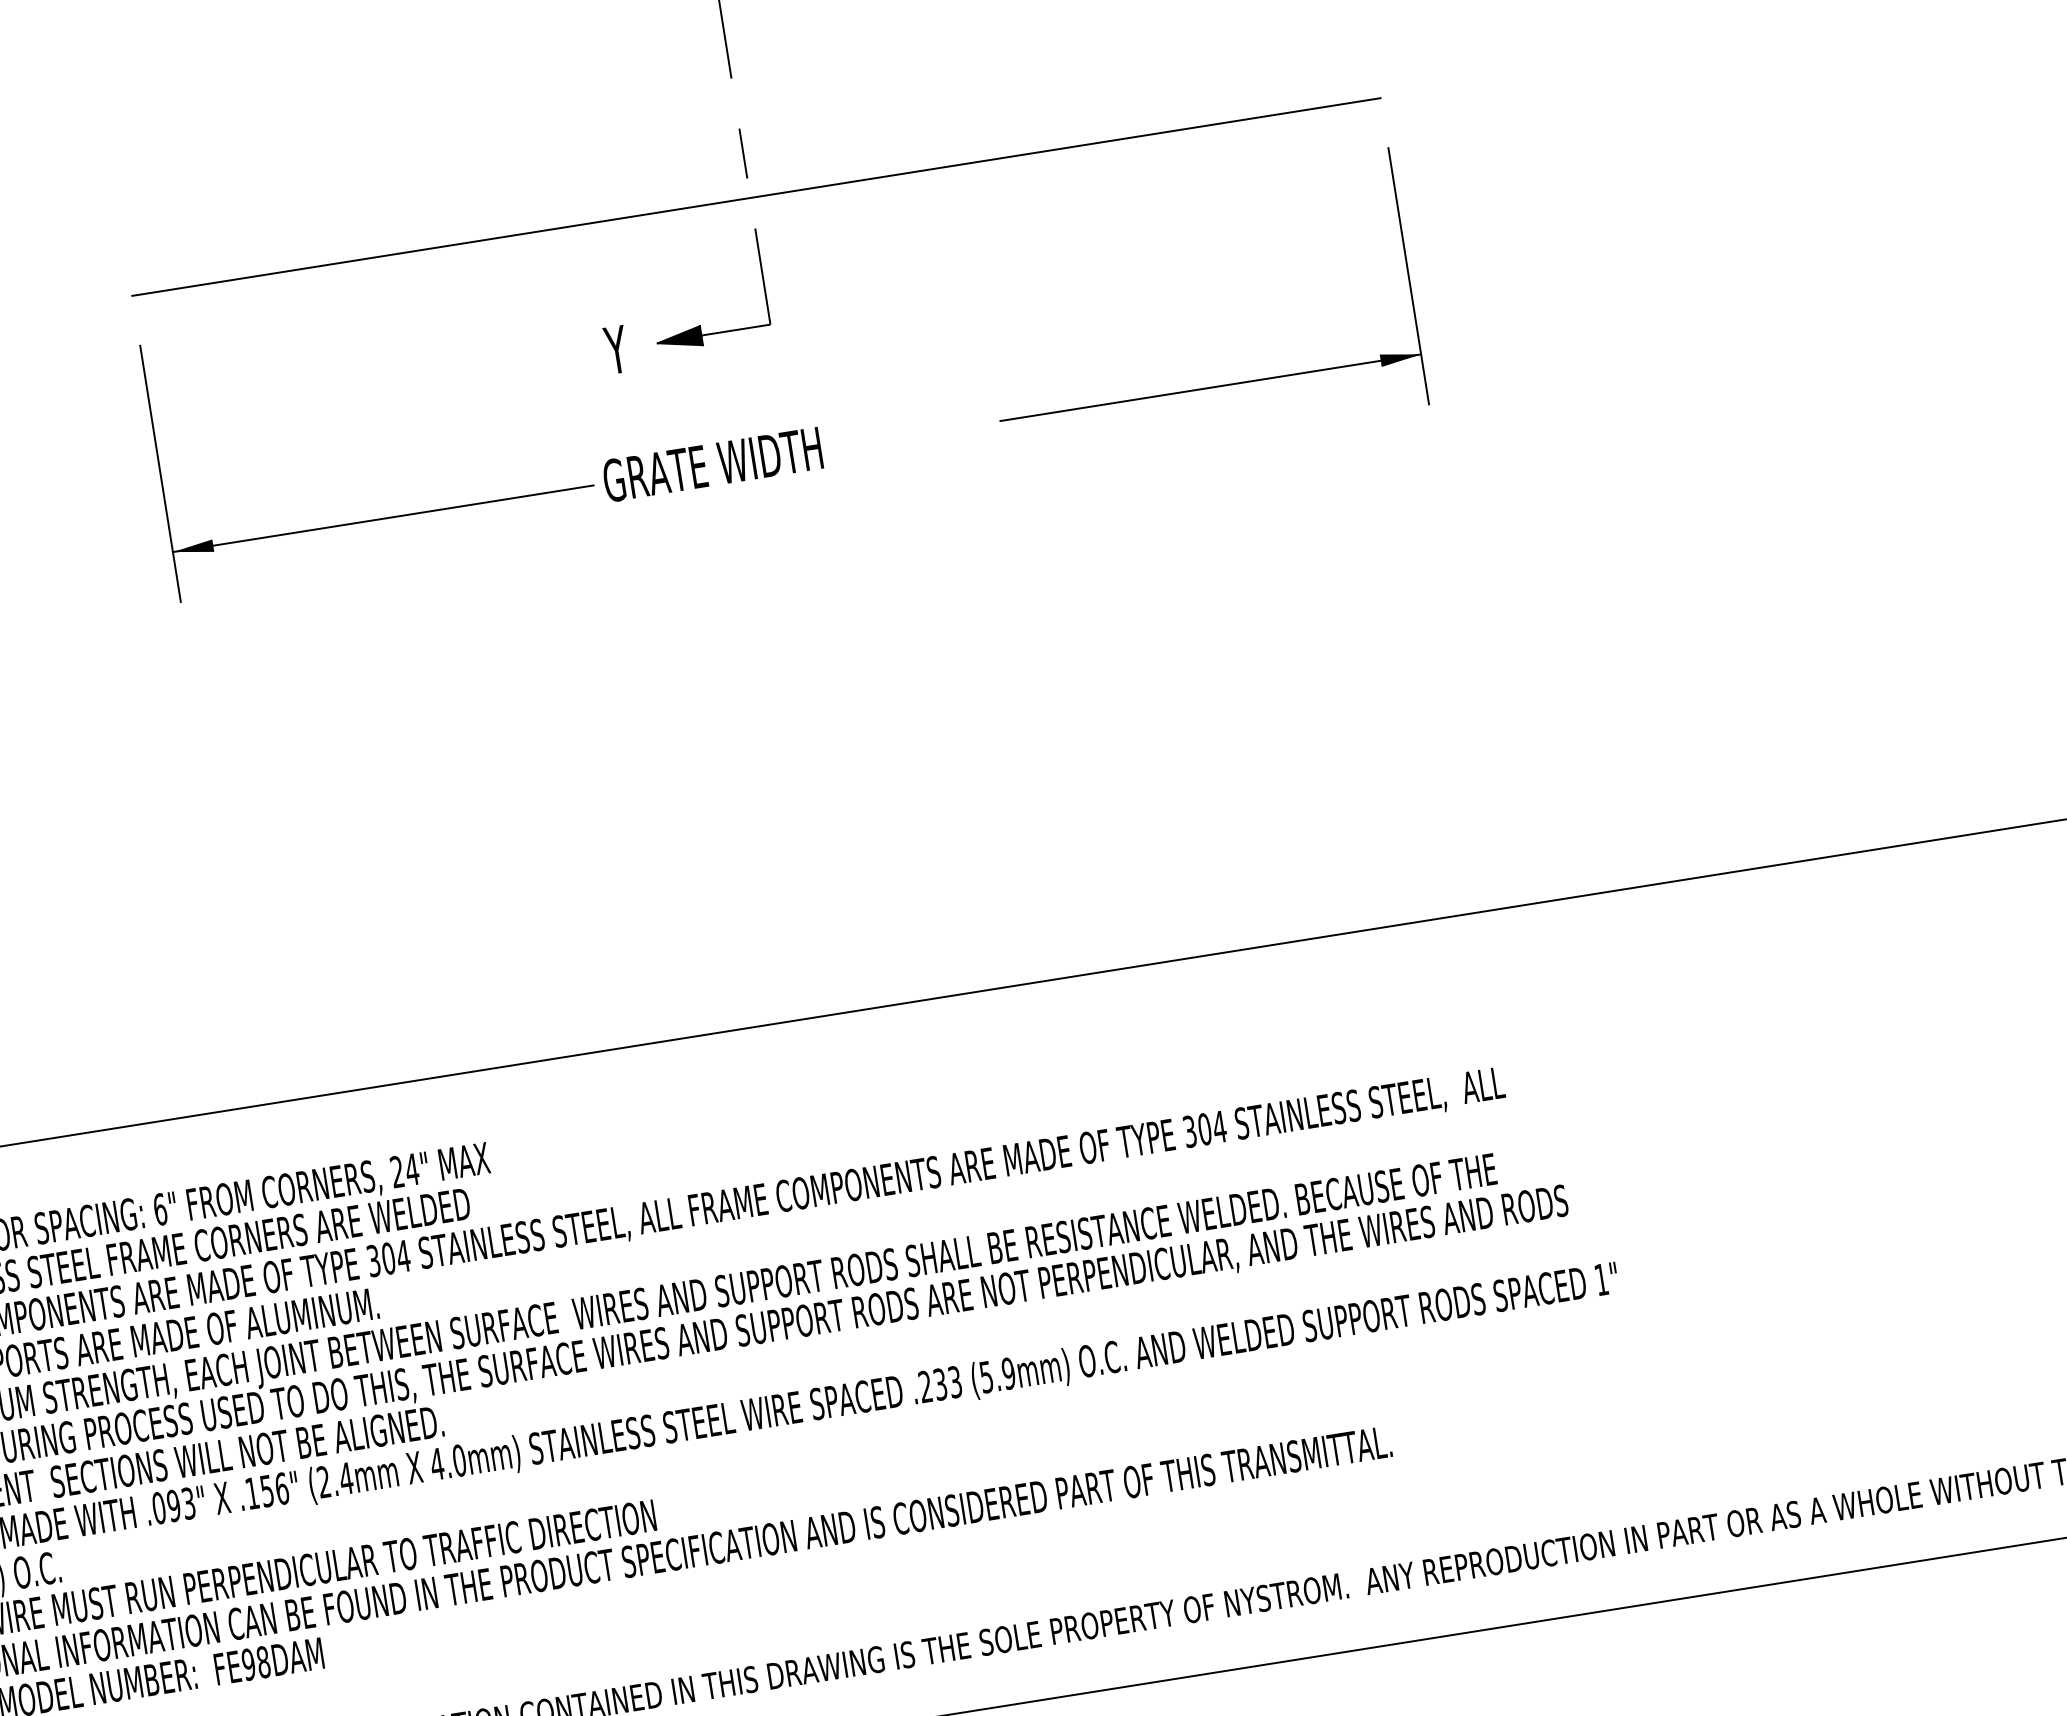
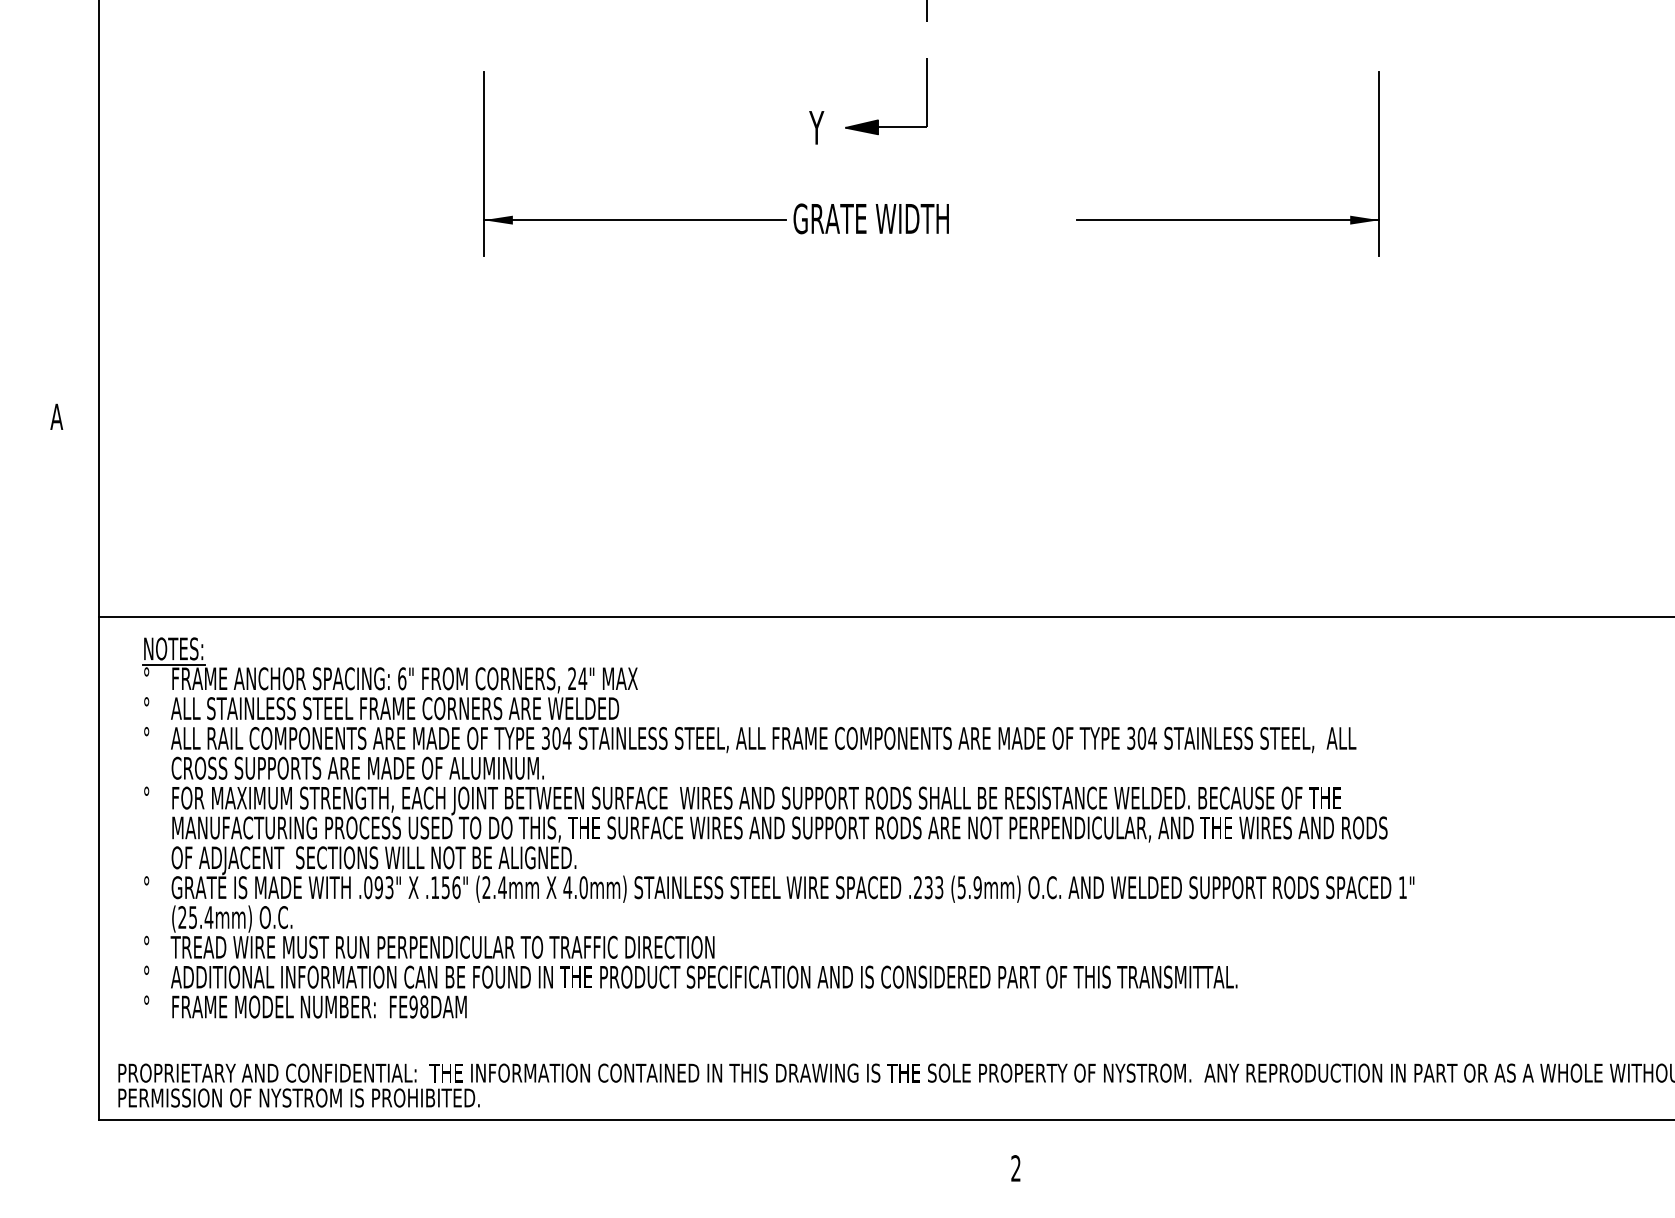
line: (756, 197) -> (931, 36), removed

